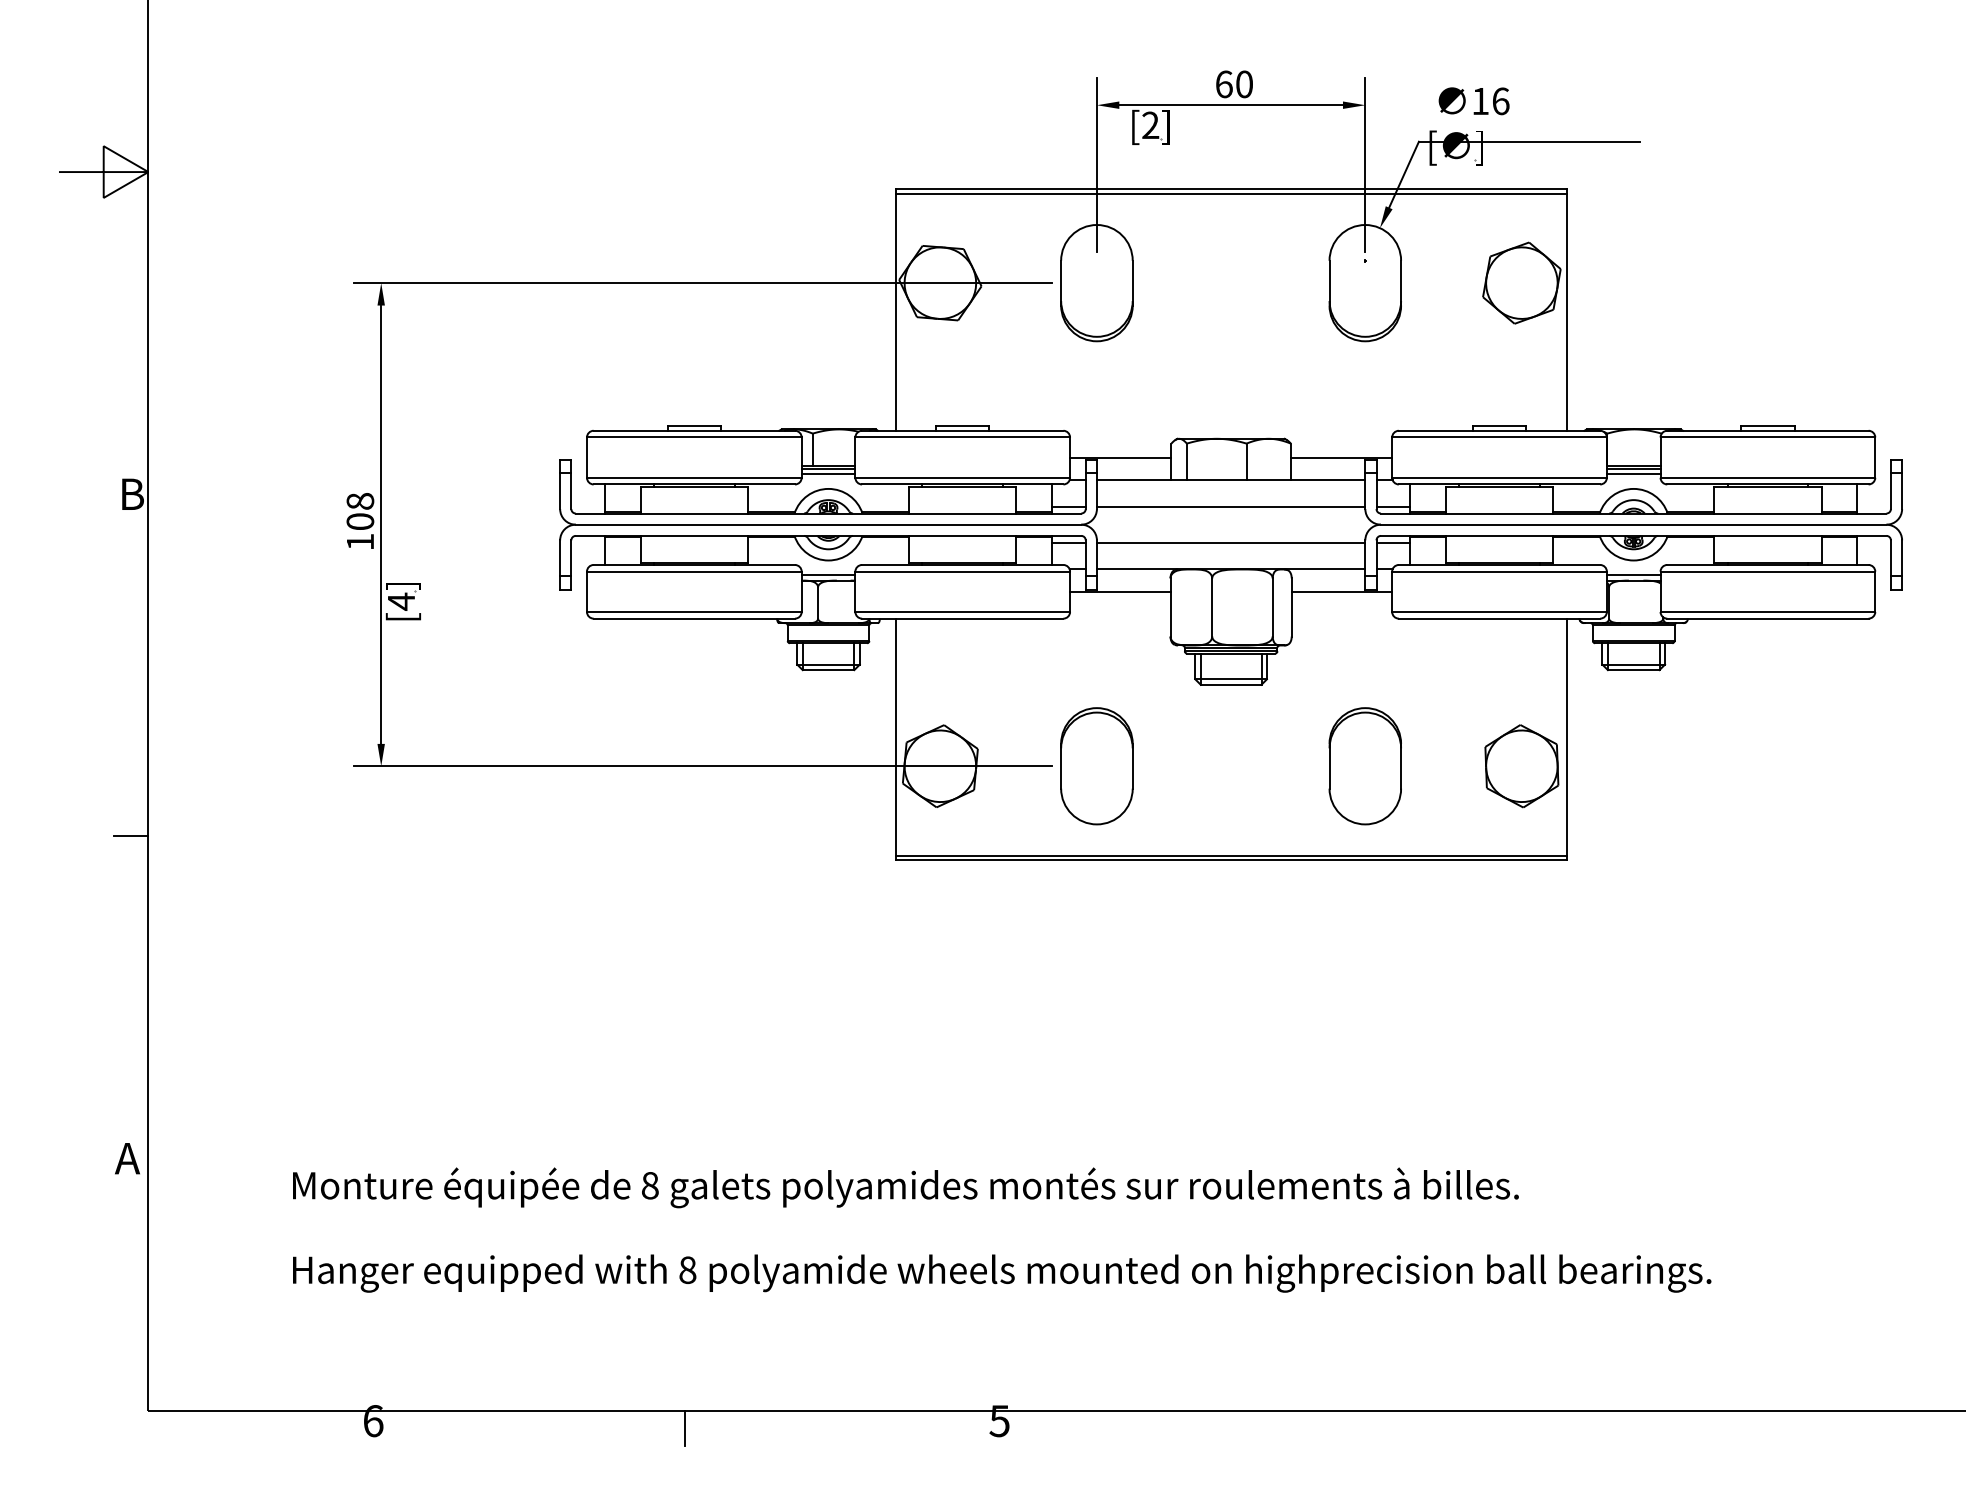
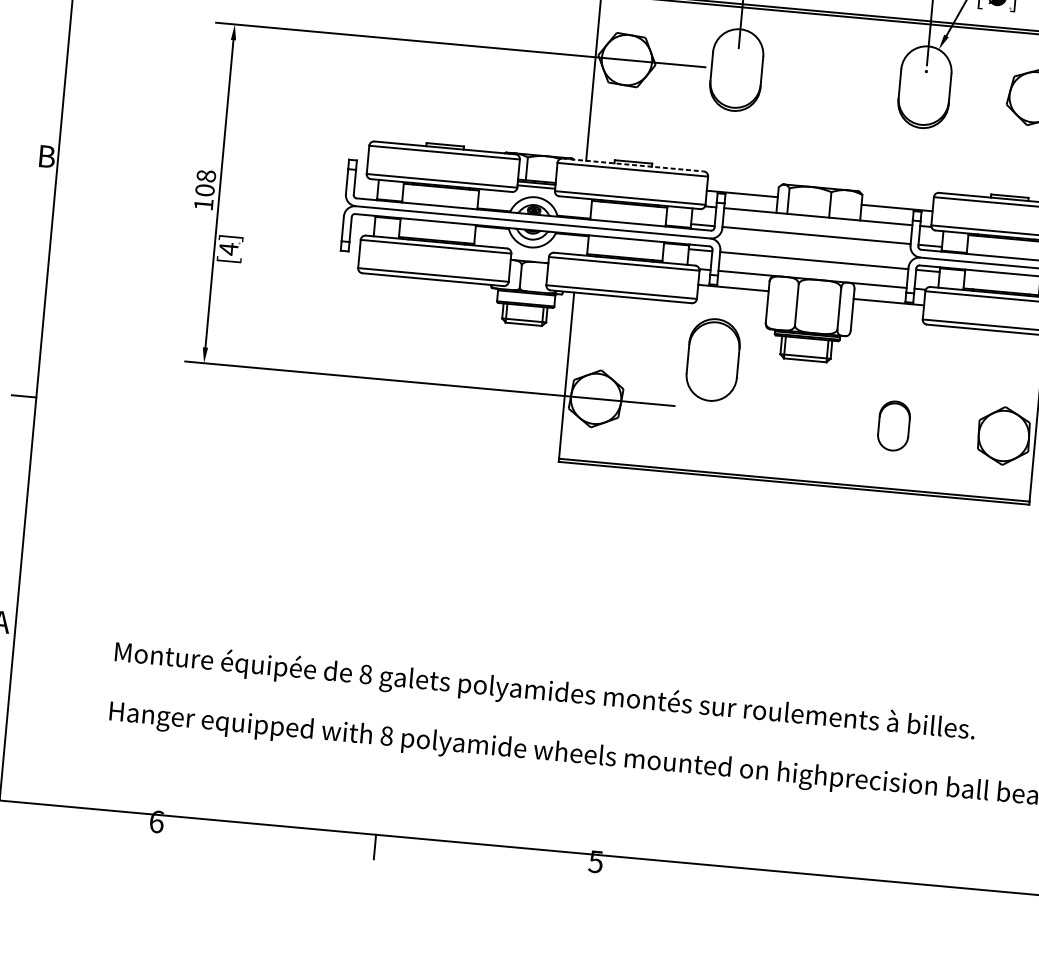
line: (962, 430) -> (633, 164), solid -> dashed
line: (828, 575) -> (529, 257), removed
part: (1096, 766) -> (712, 360), moved
part: (1364, 766) -> (893, 426), size x0.6

